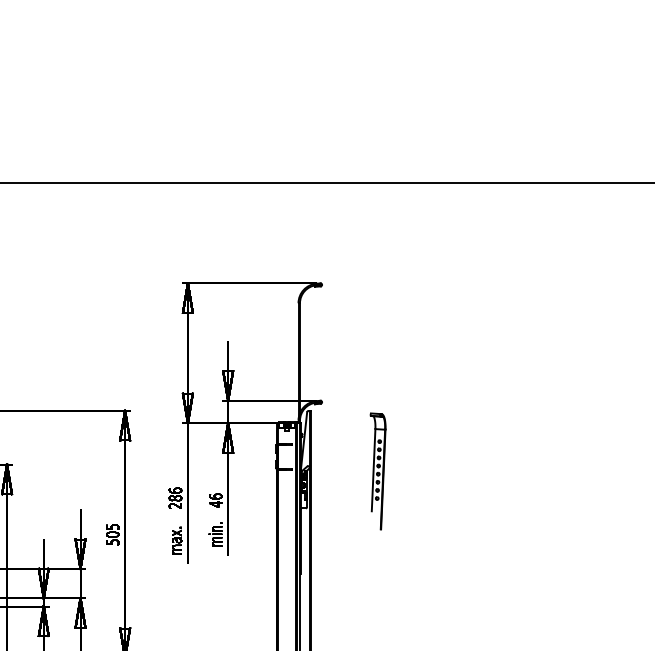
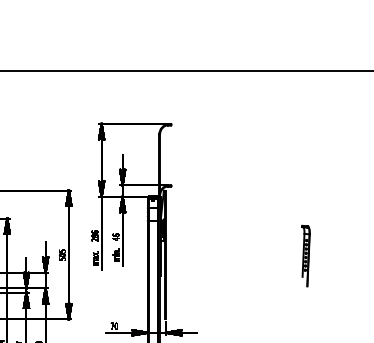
part: (377, 470) -> (305, 255), moved

